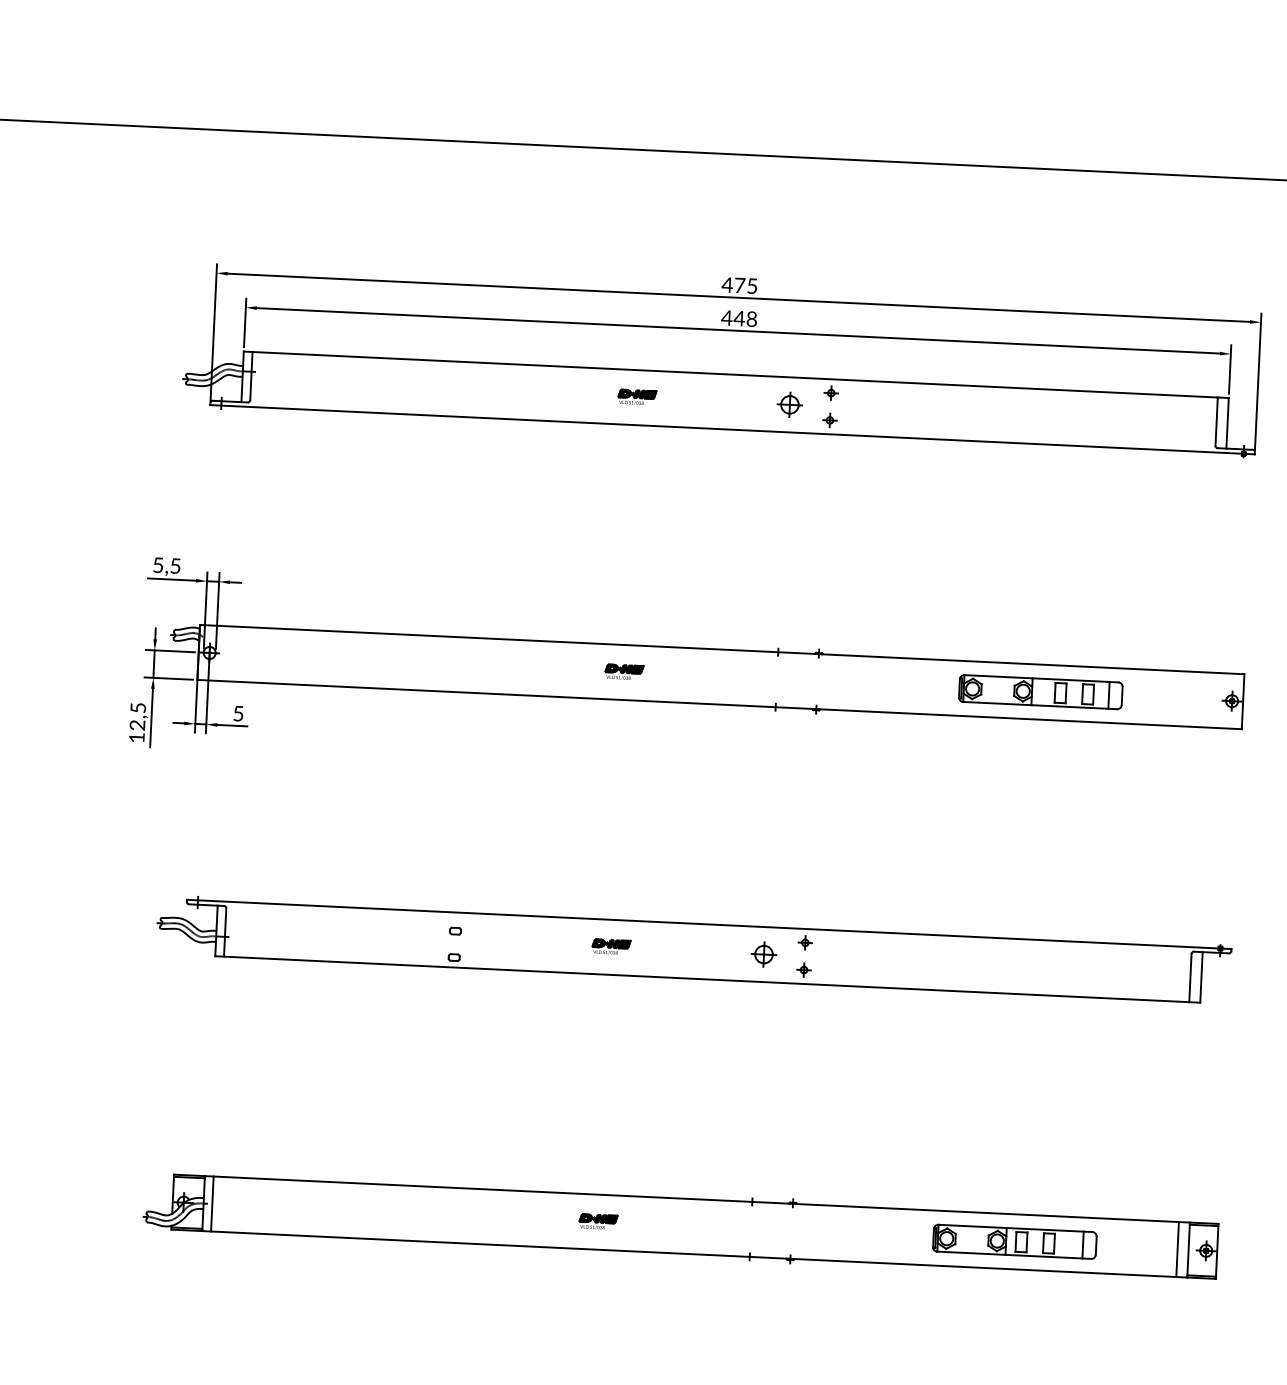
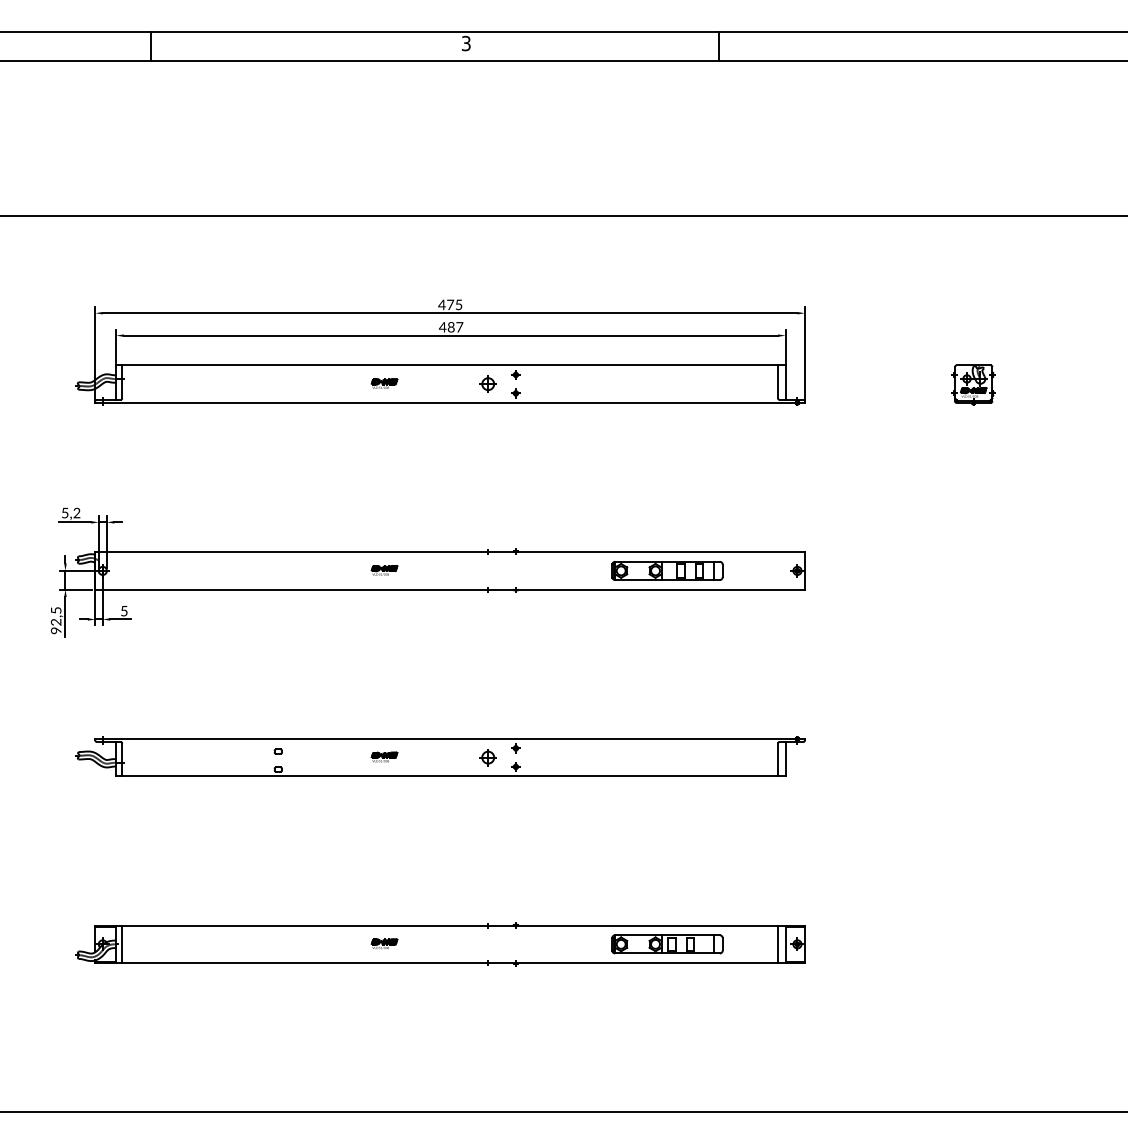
text: (745, 319) -> (455, 327), 448 -> 487
text: (174, 565) -> (76, 512), 5,5 -> 5,2
text: (137, 737) -> (56, 630), 12,5 -> 92,5

